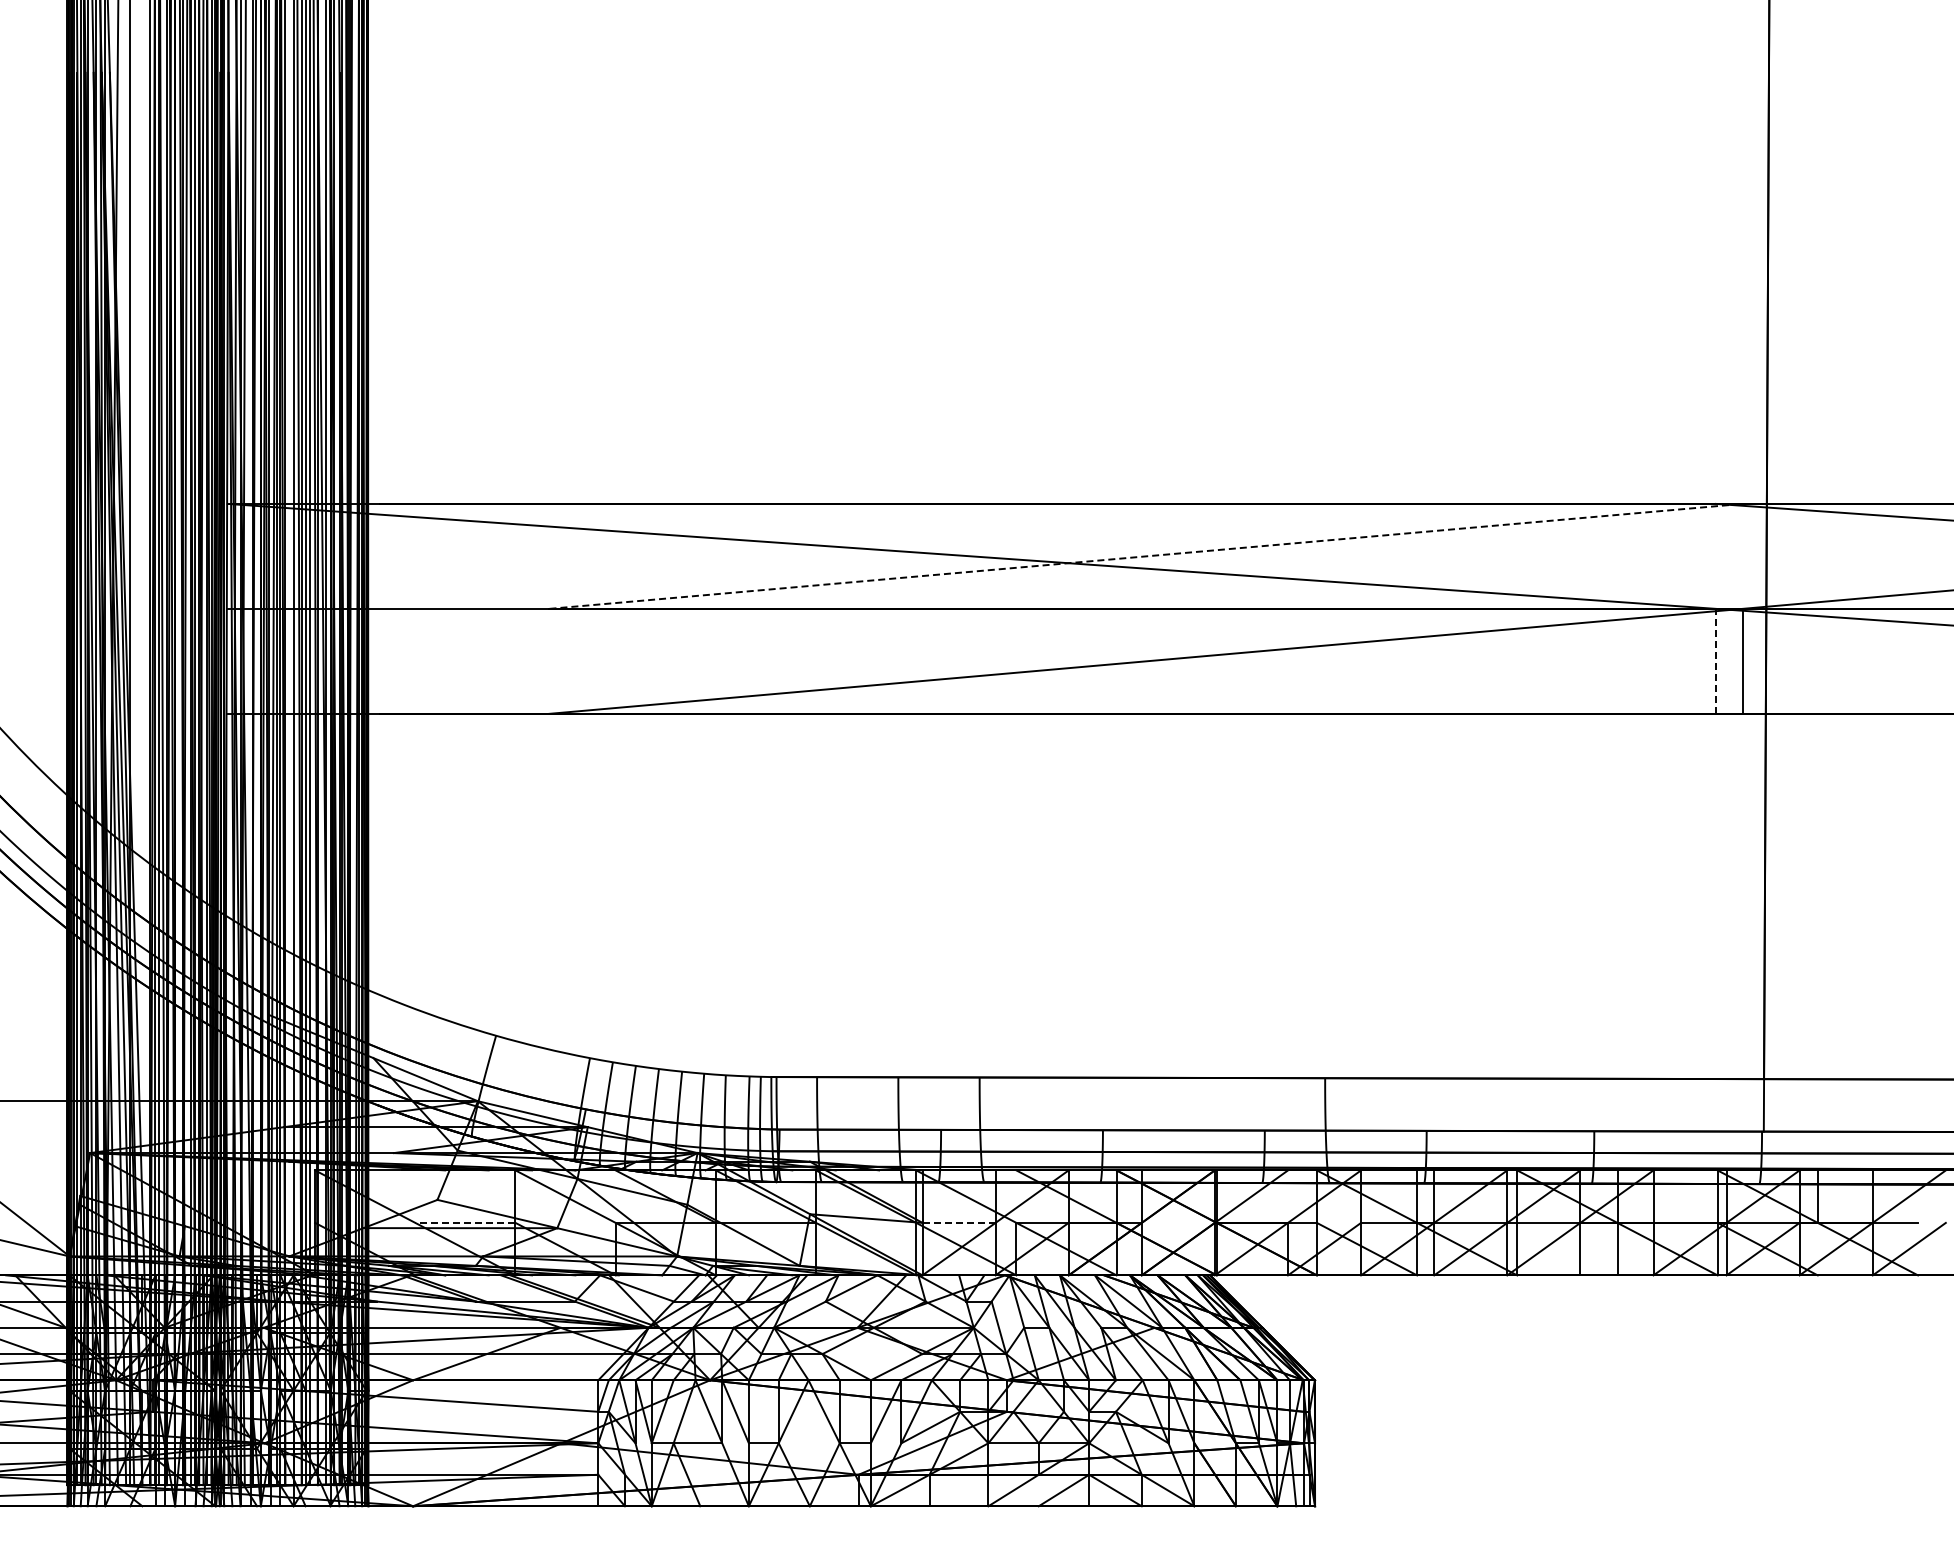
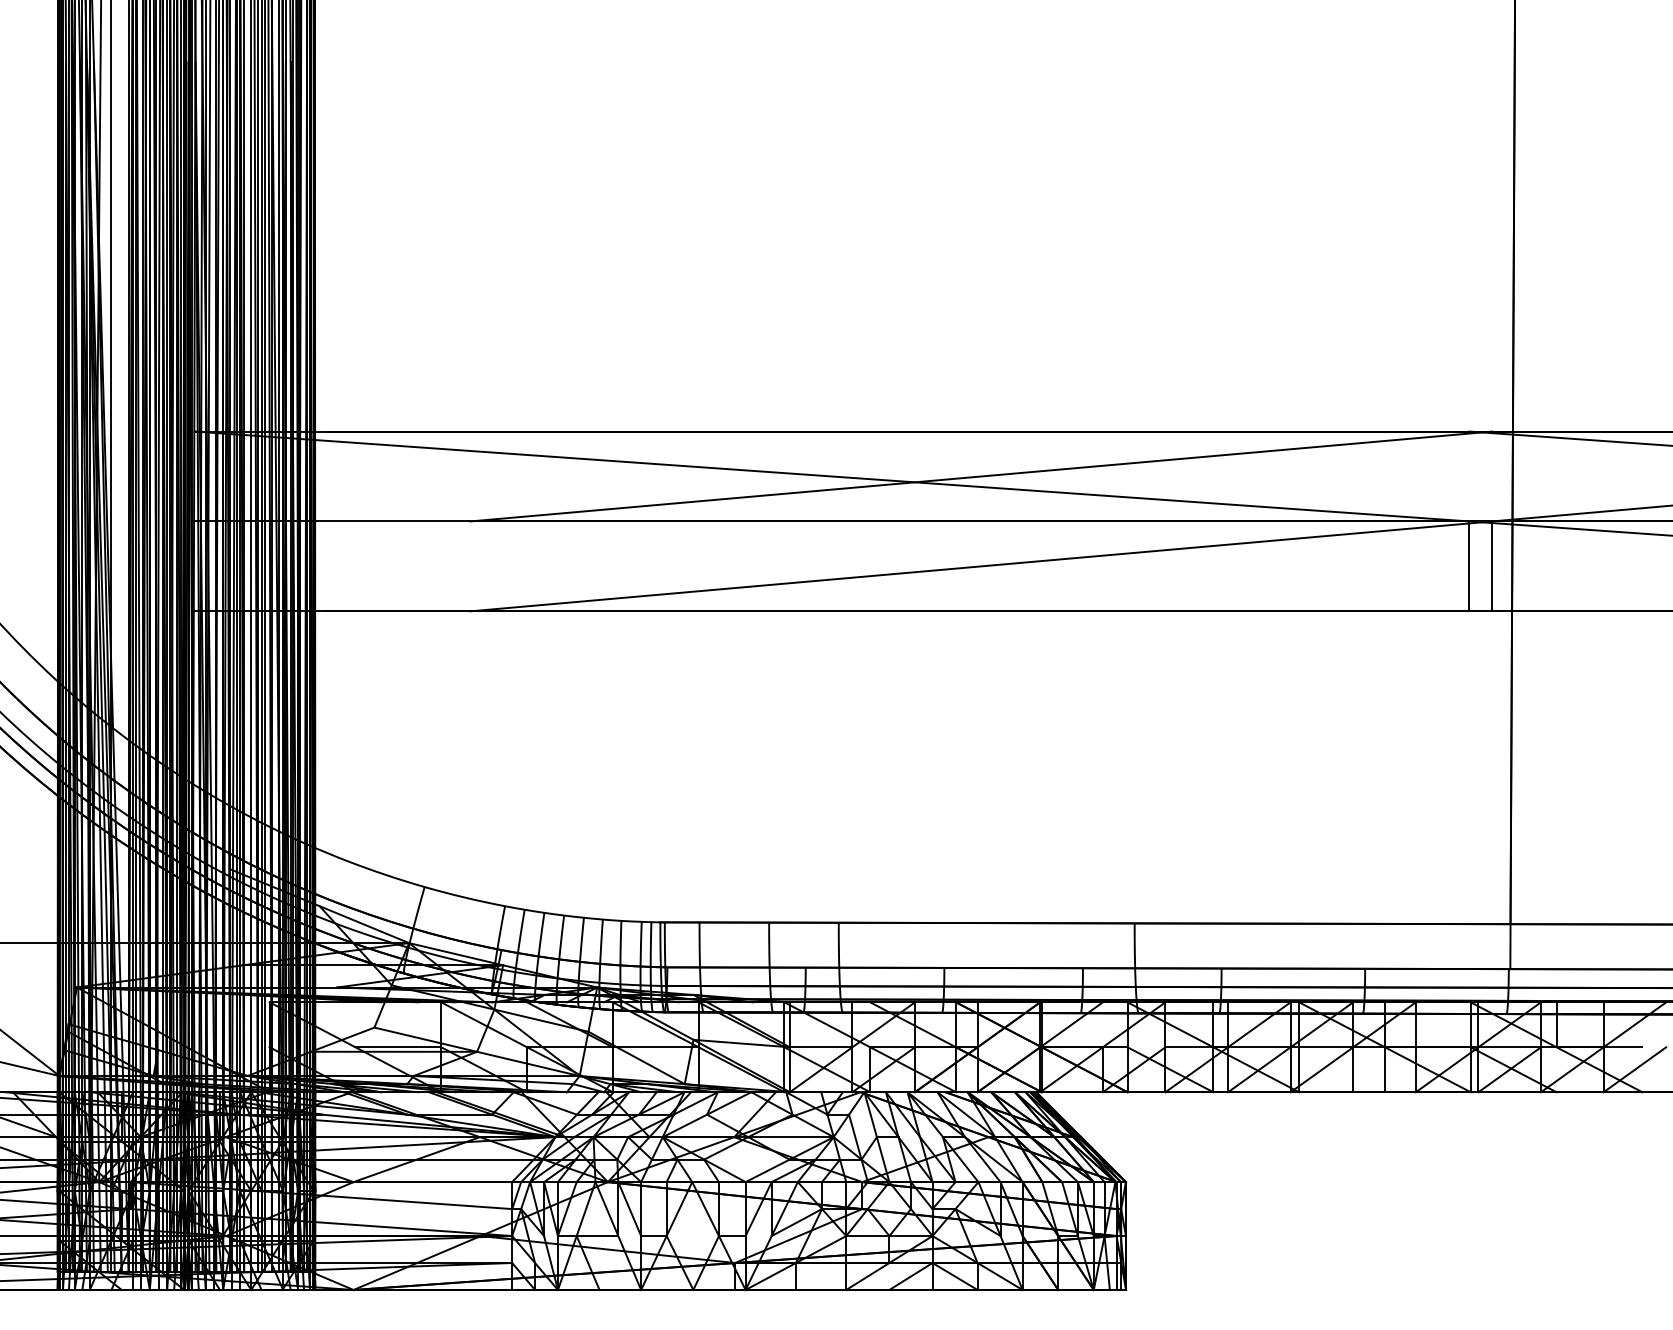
line: (1146, 556) -> (981, 476), dashed -> solid
line: (1715, 660) -> (1468, 565), dashed -> solid
line: (464, 1222) -> (397, 1046), dashed -> solid
line: (959, 1222) -> (821, 1046), dashed -> solid

